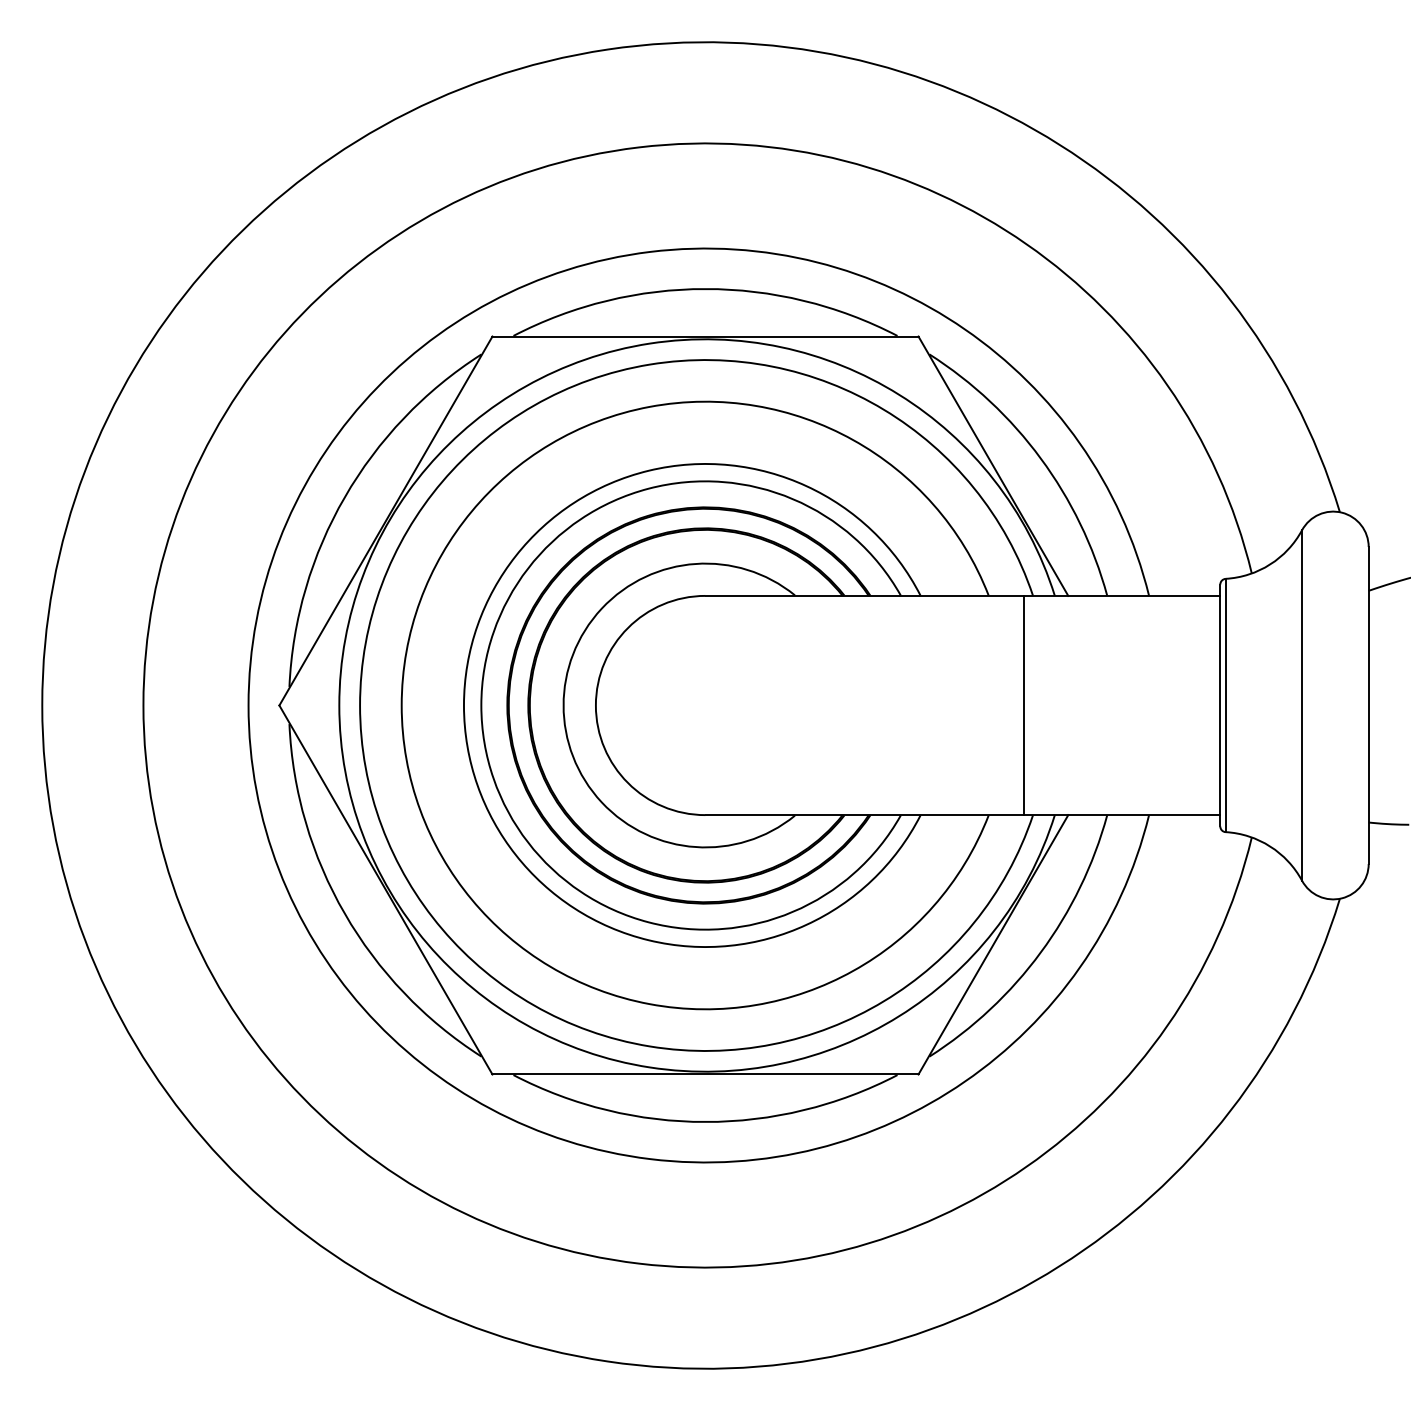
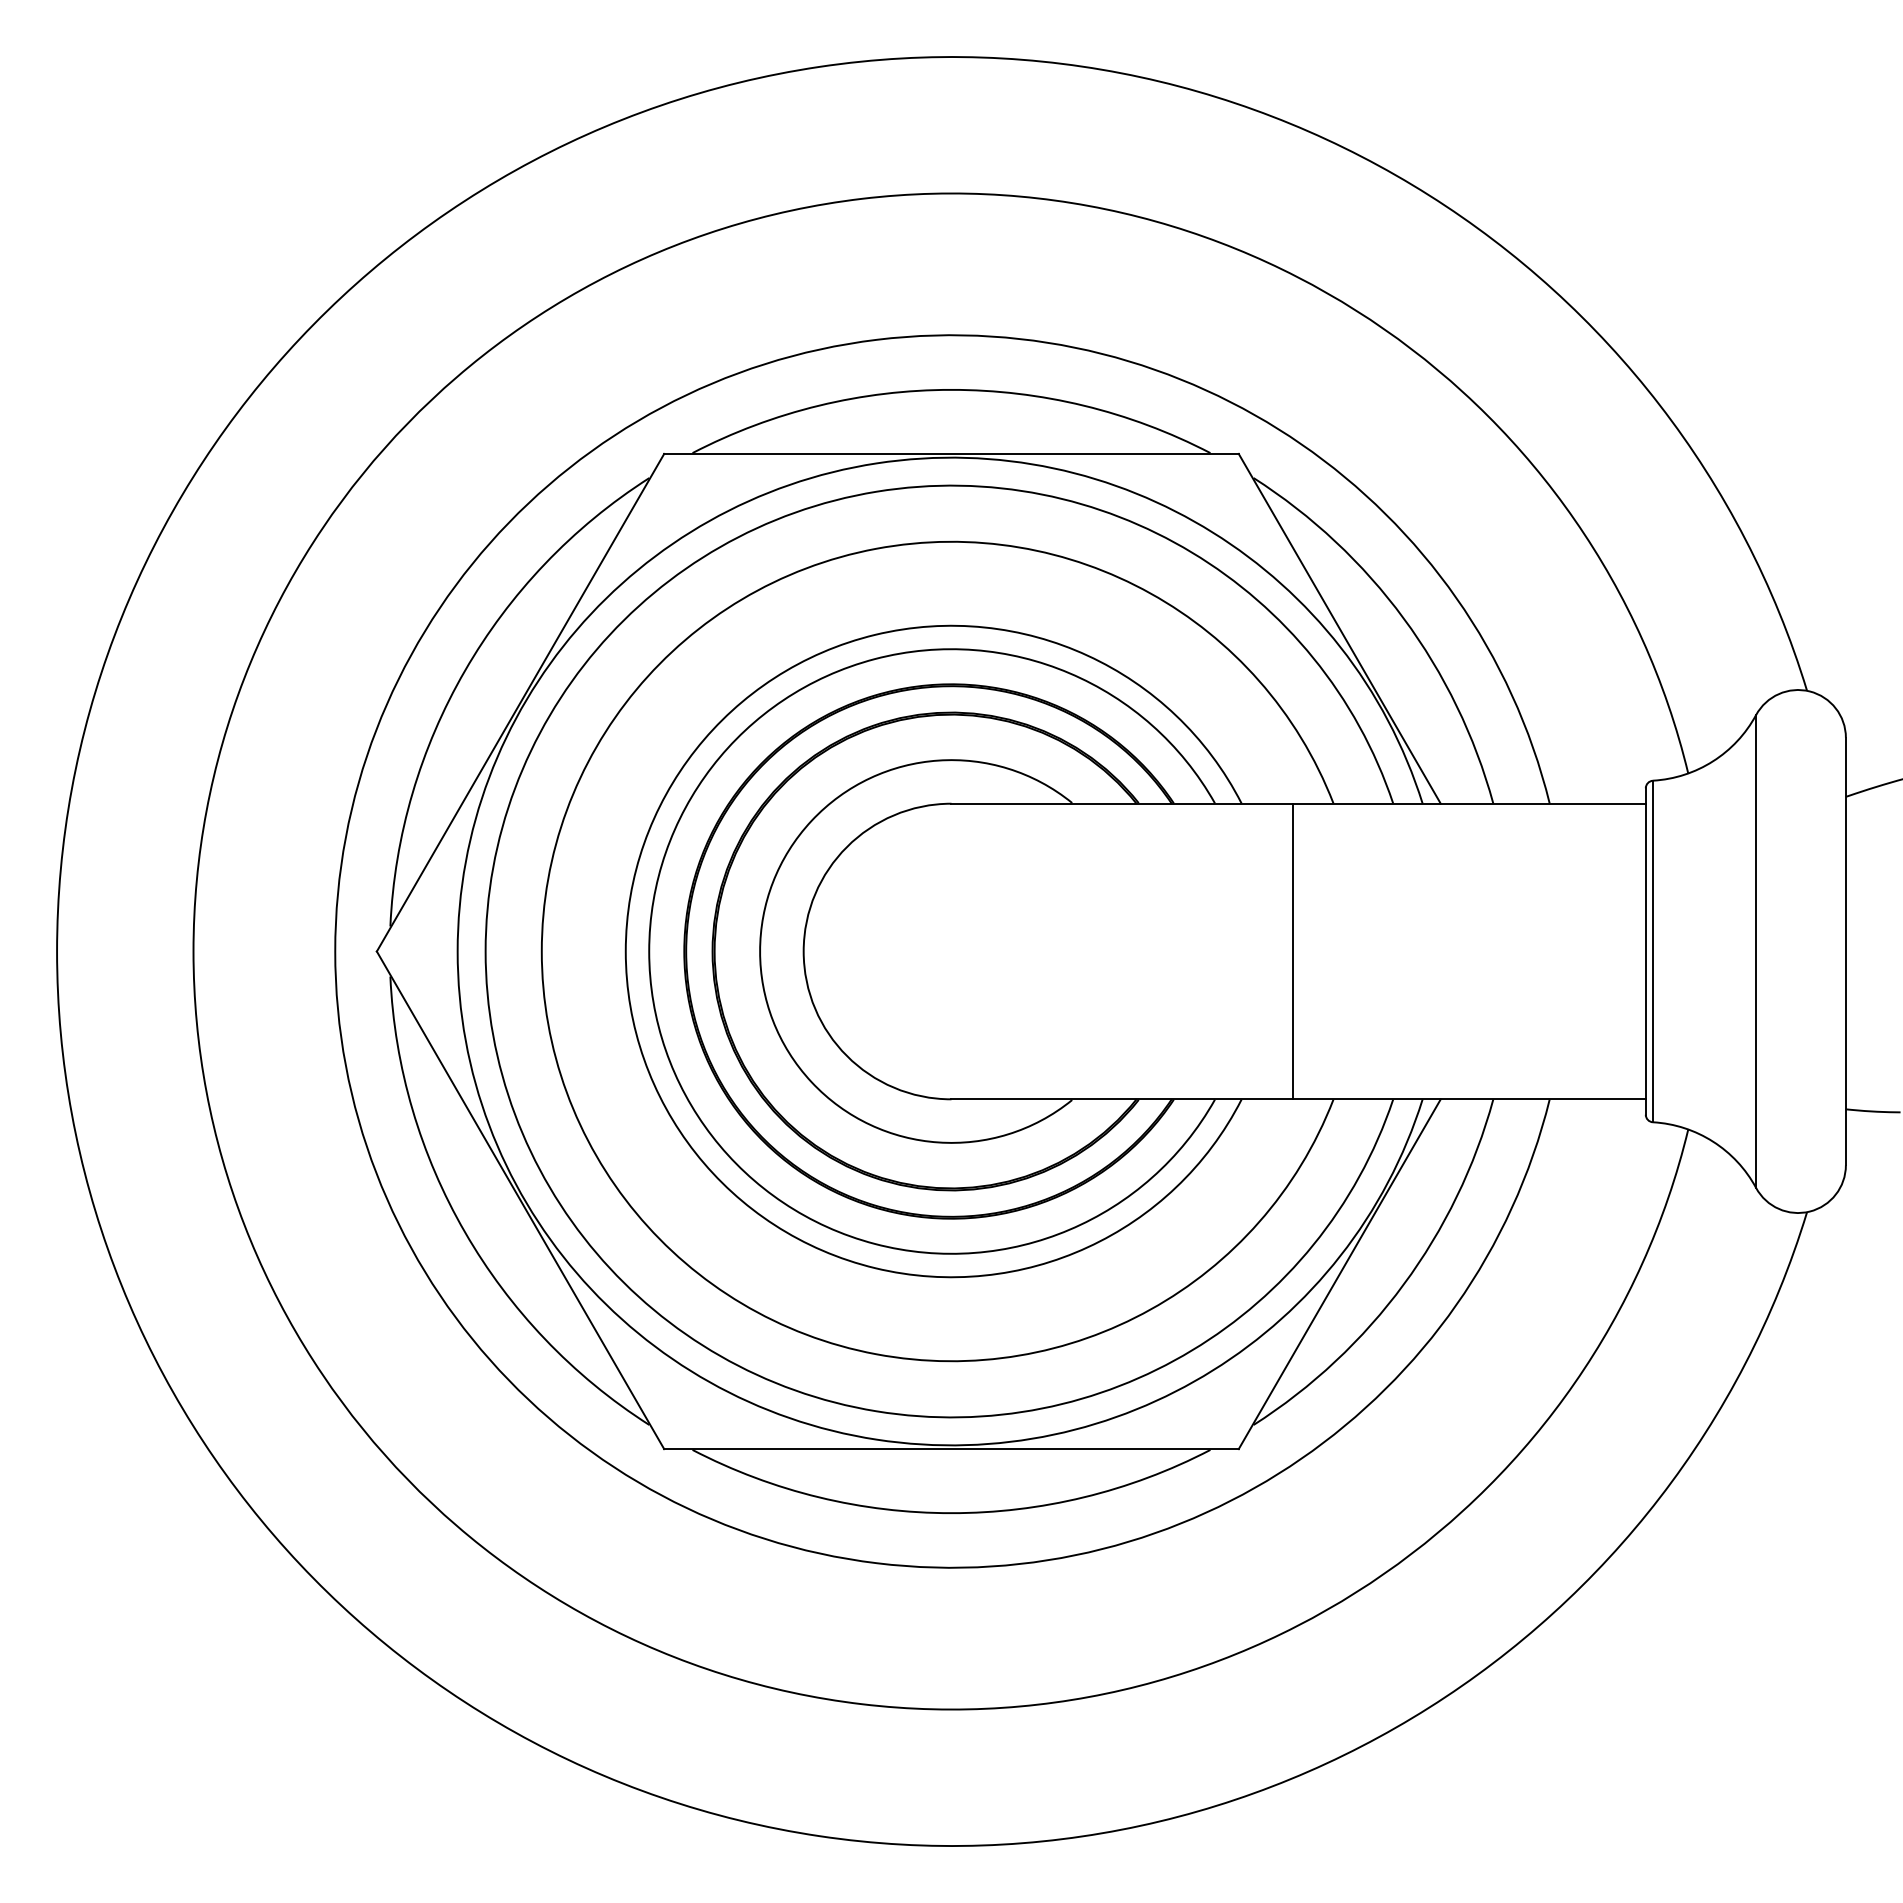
line: (1024, 705) -> (1292, 951), moved

